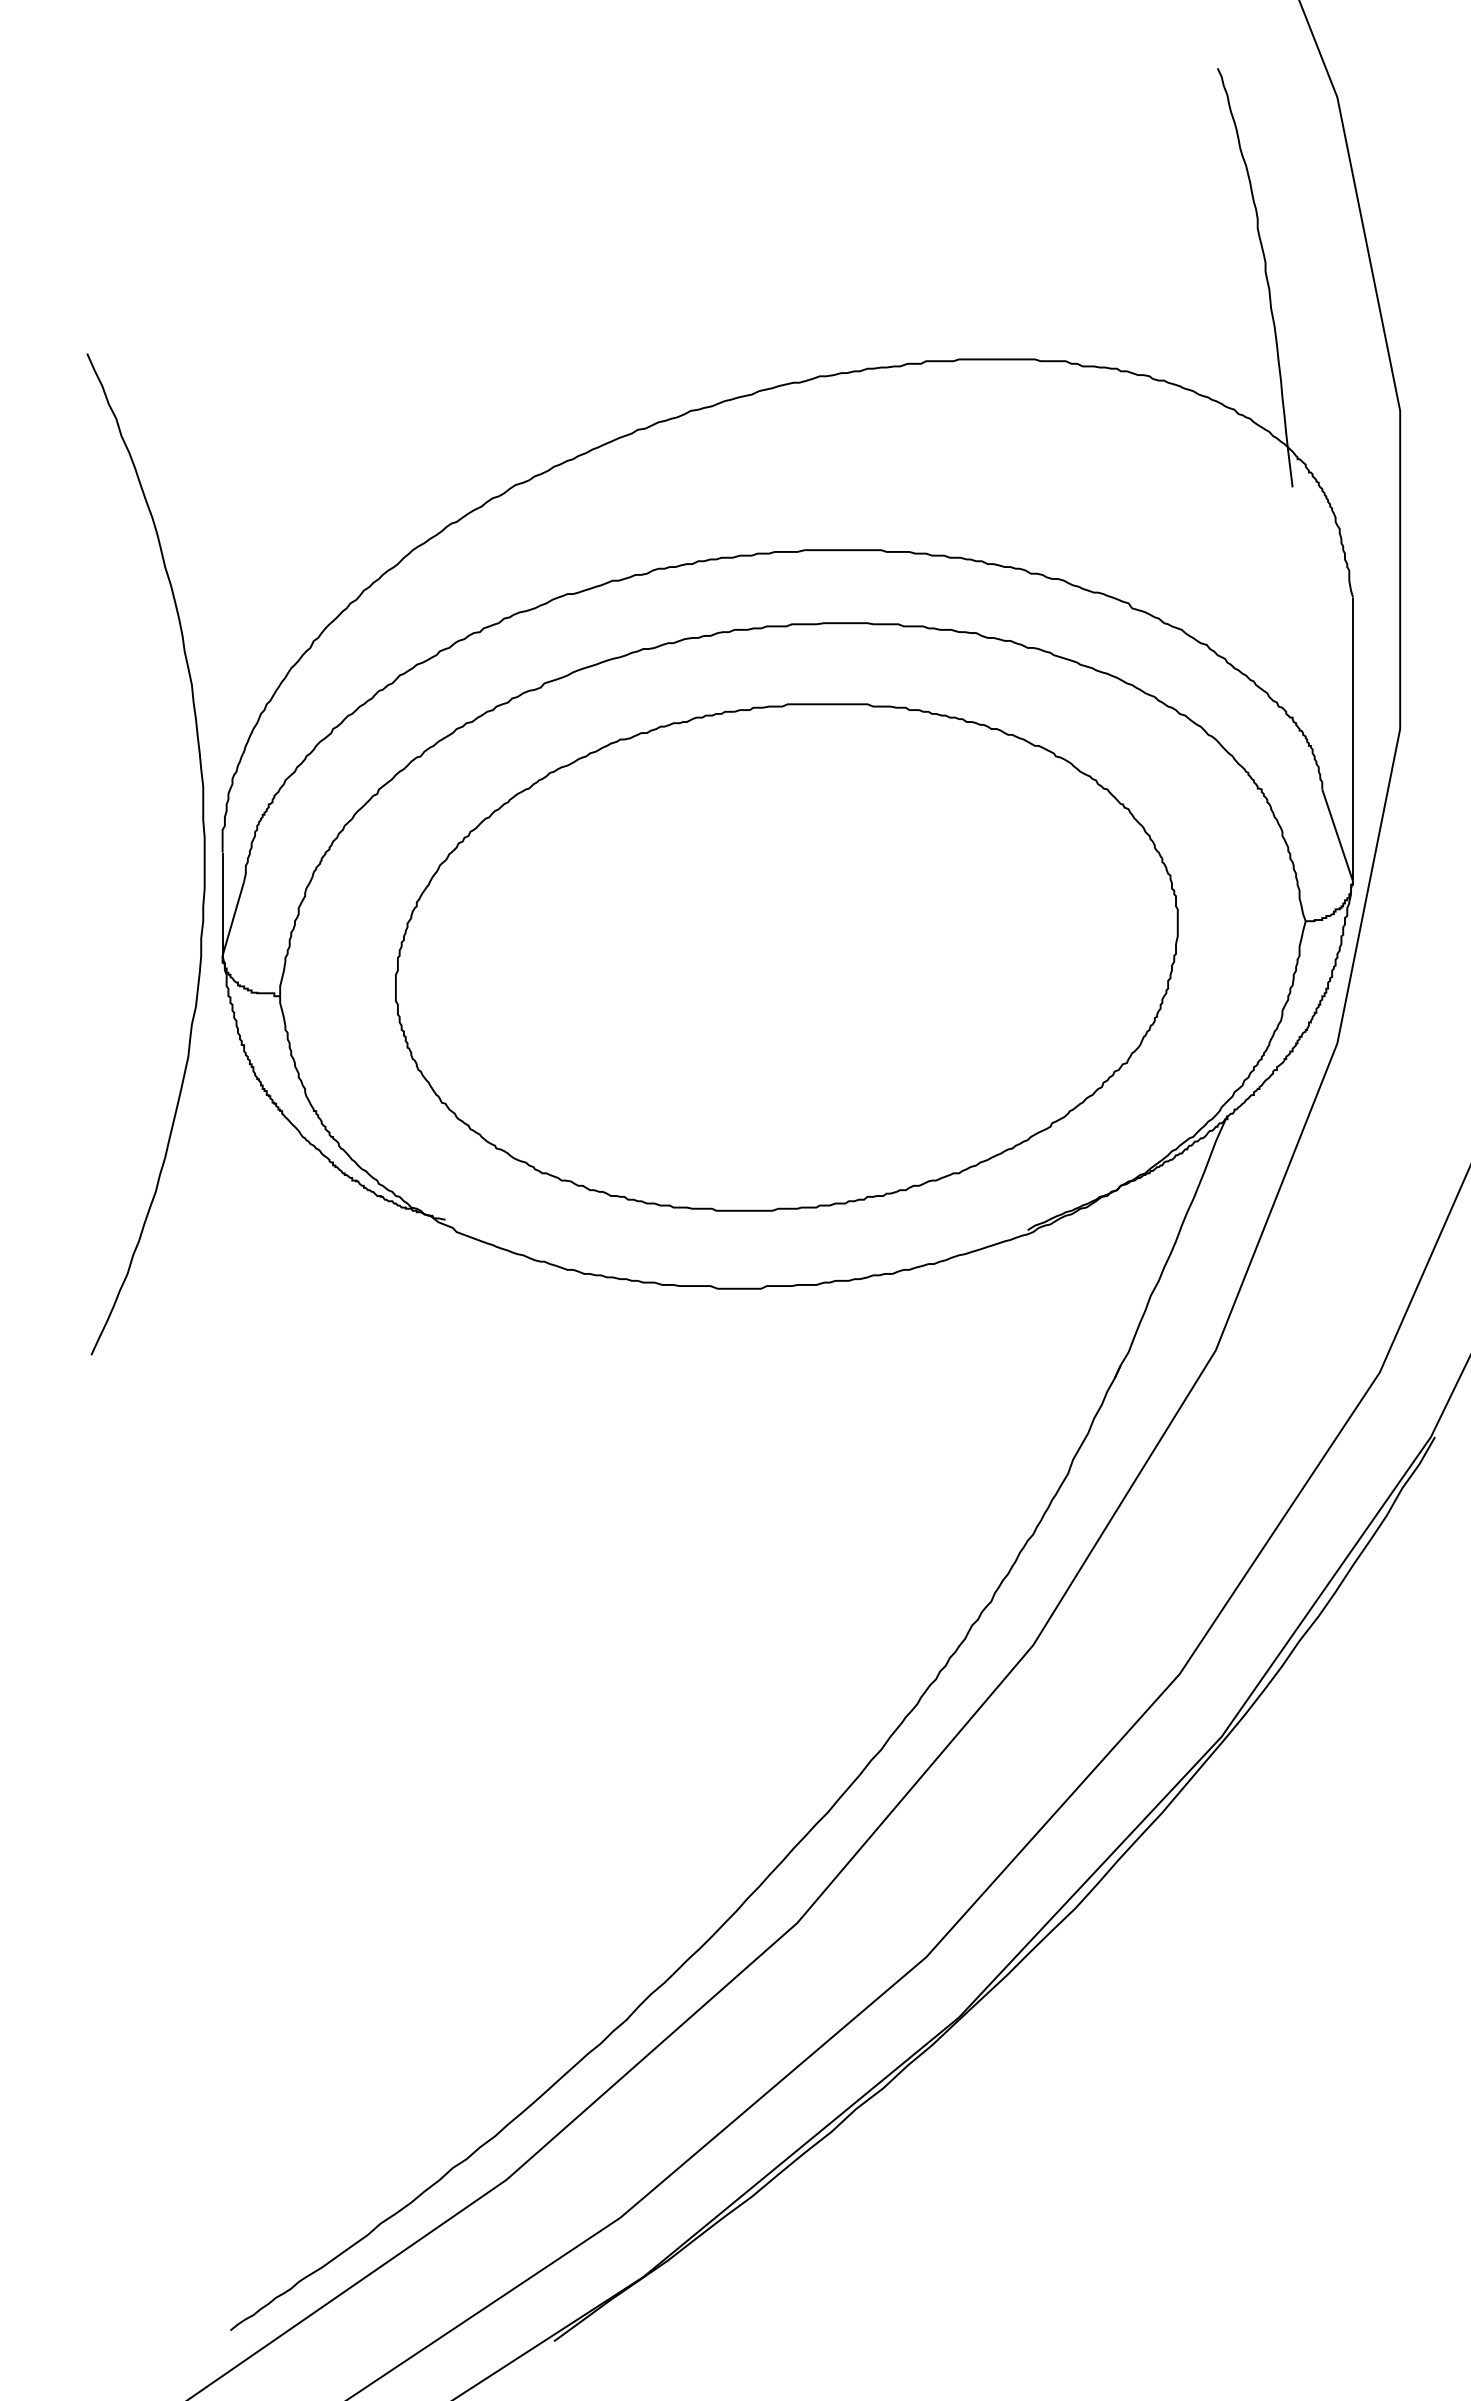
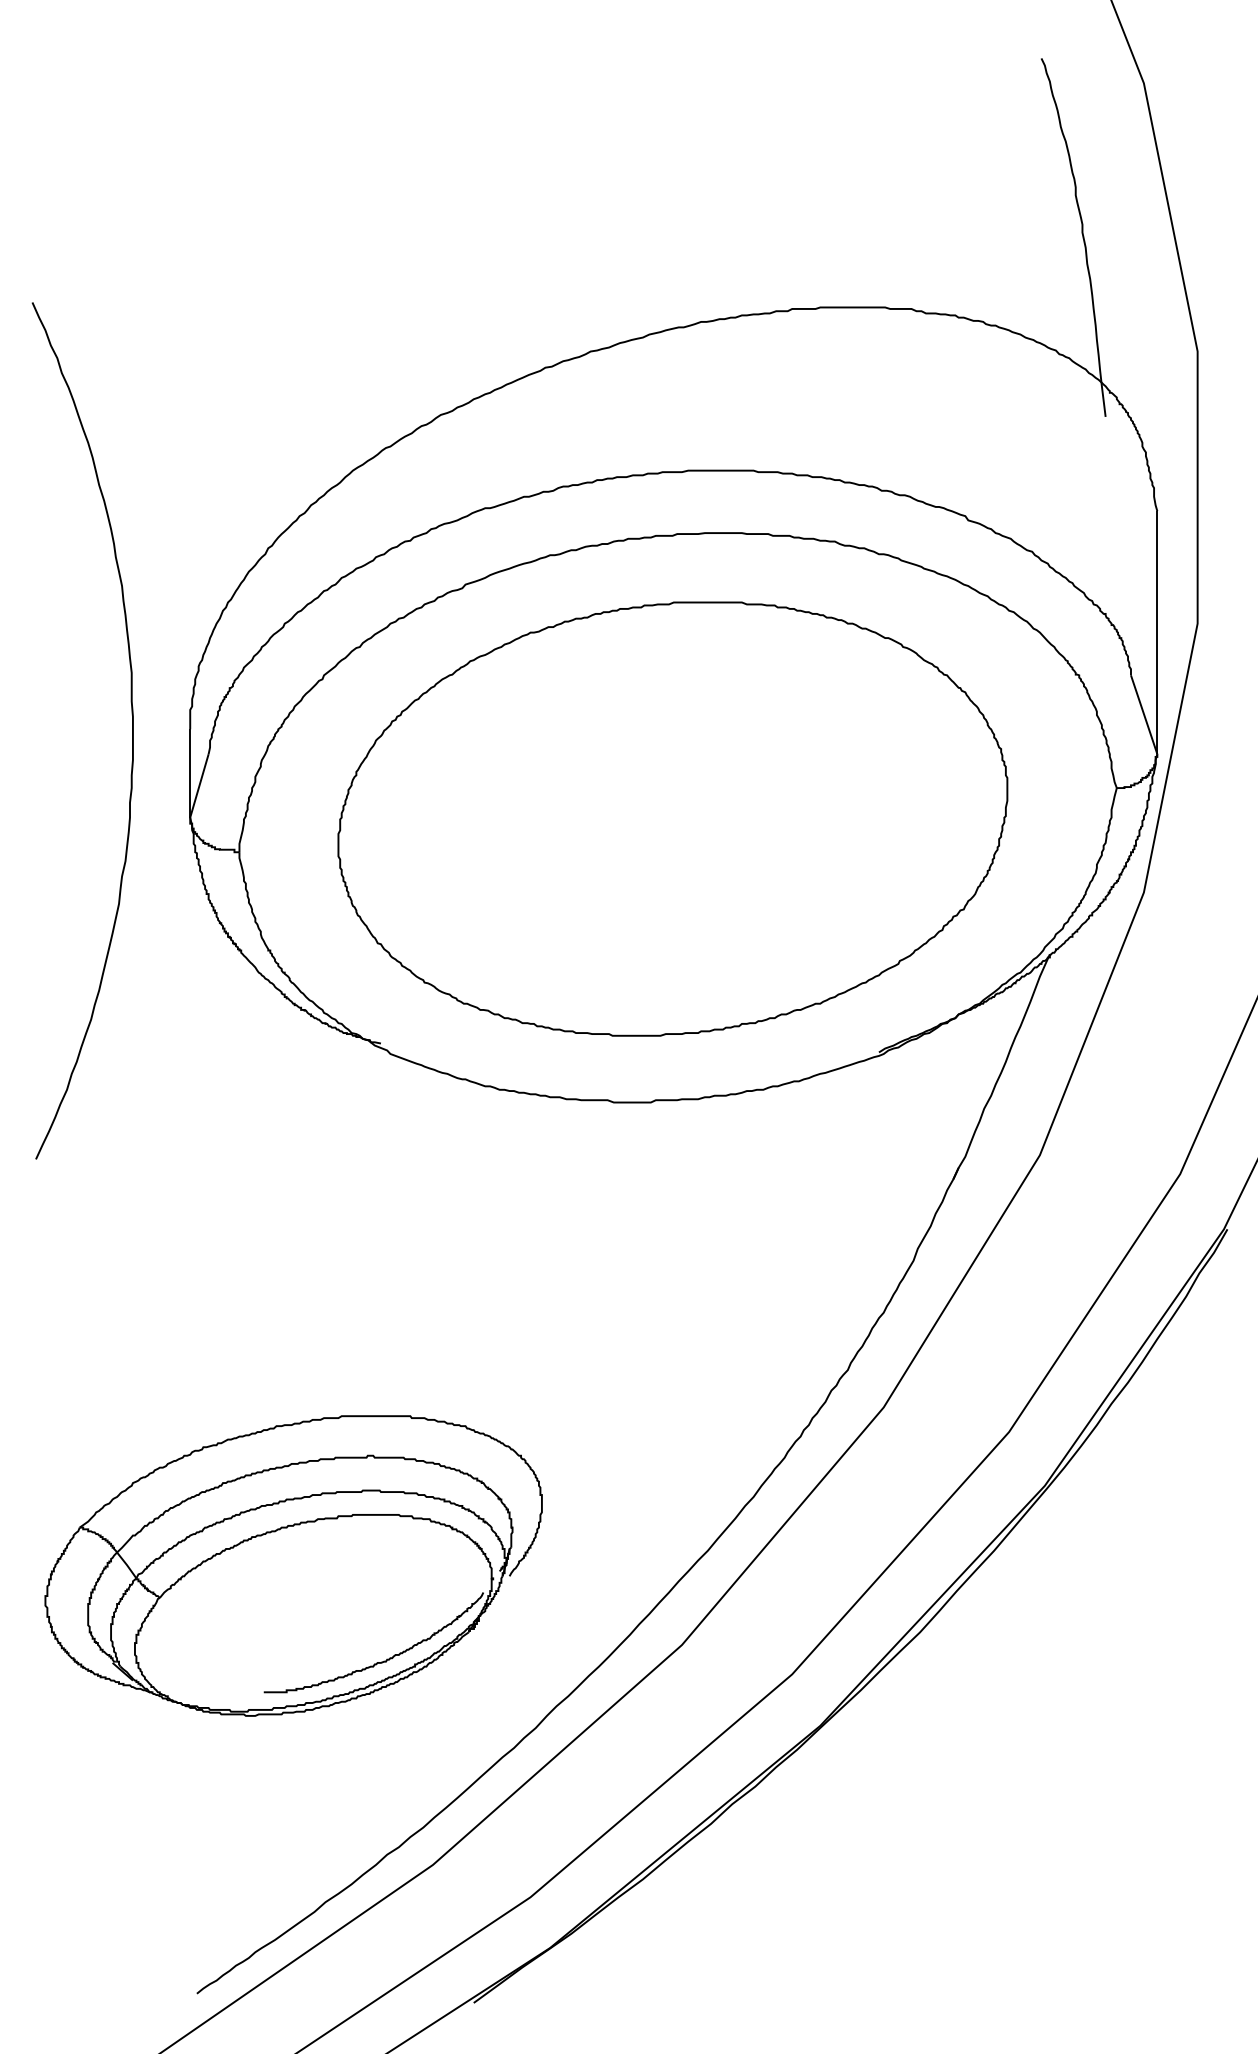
curve: (203, 854) -> (131, 730), moved
part: (343, 1830) -> (293, 1565), added

